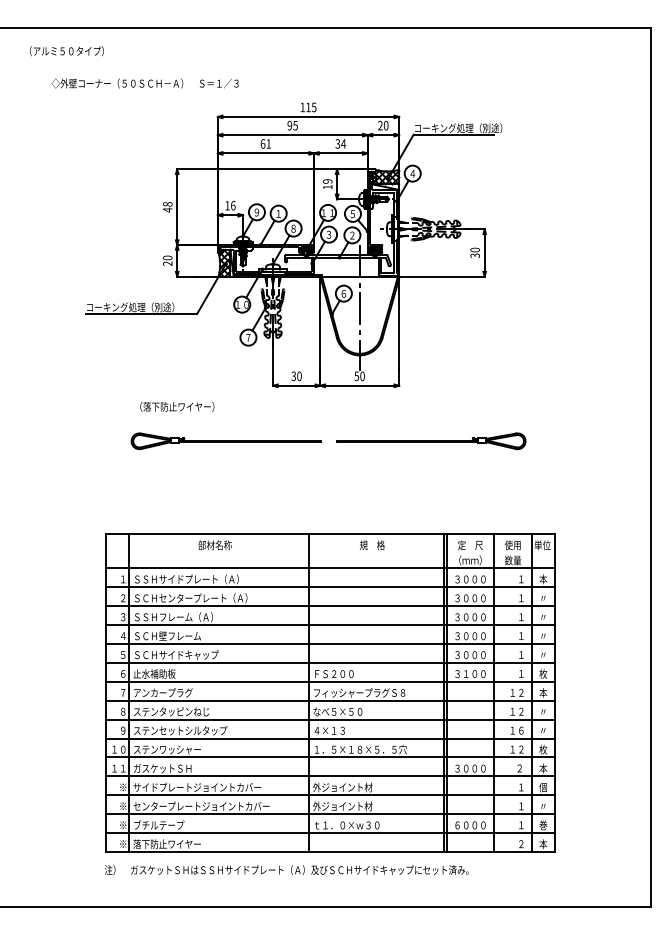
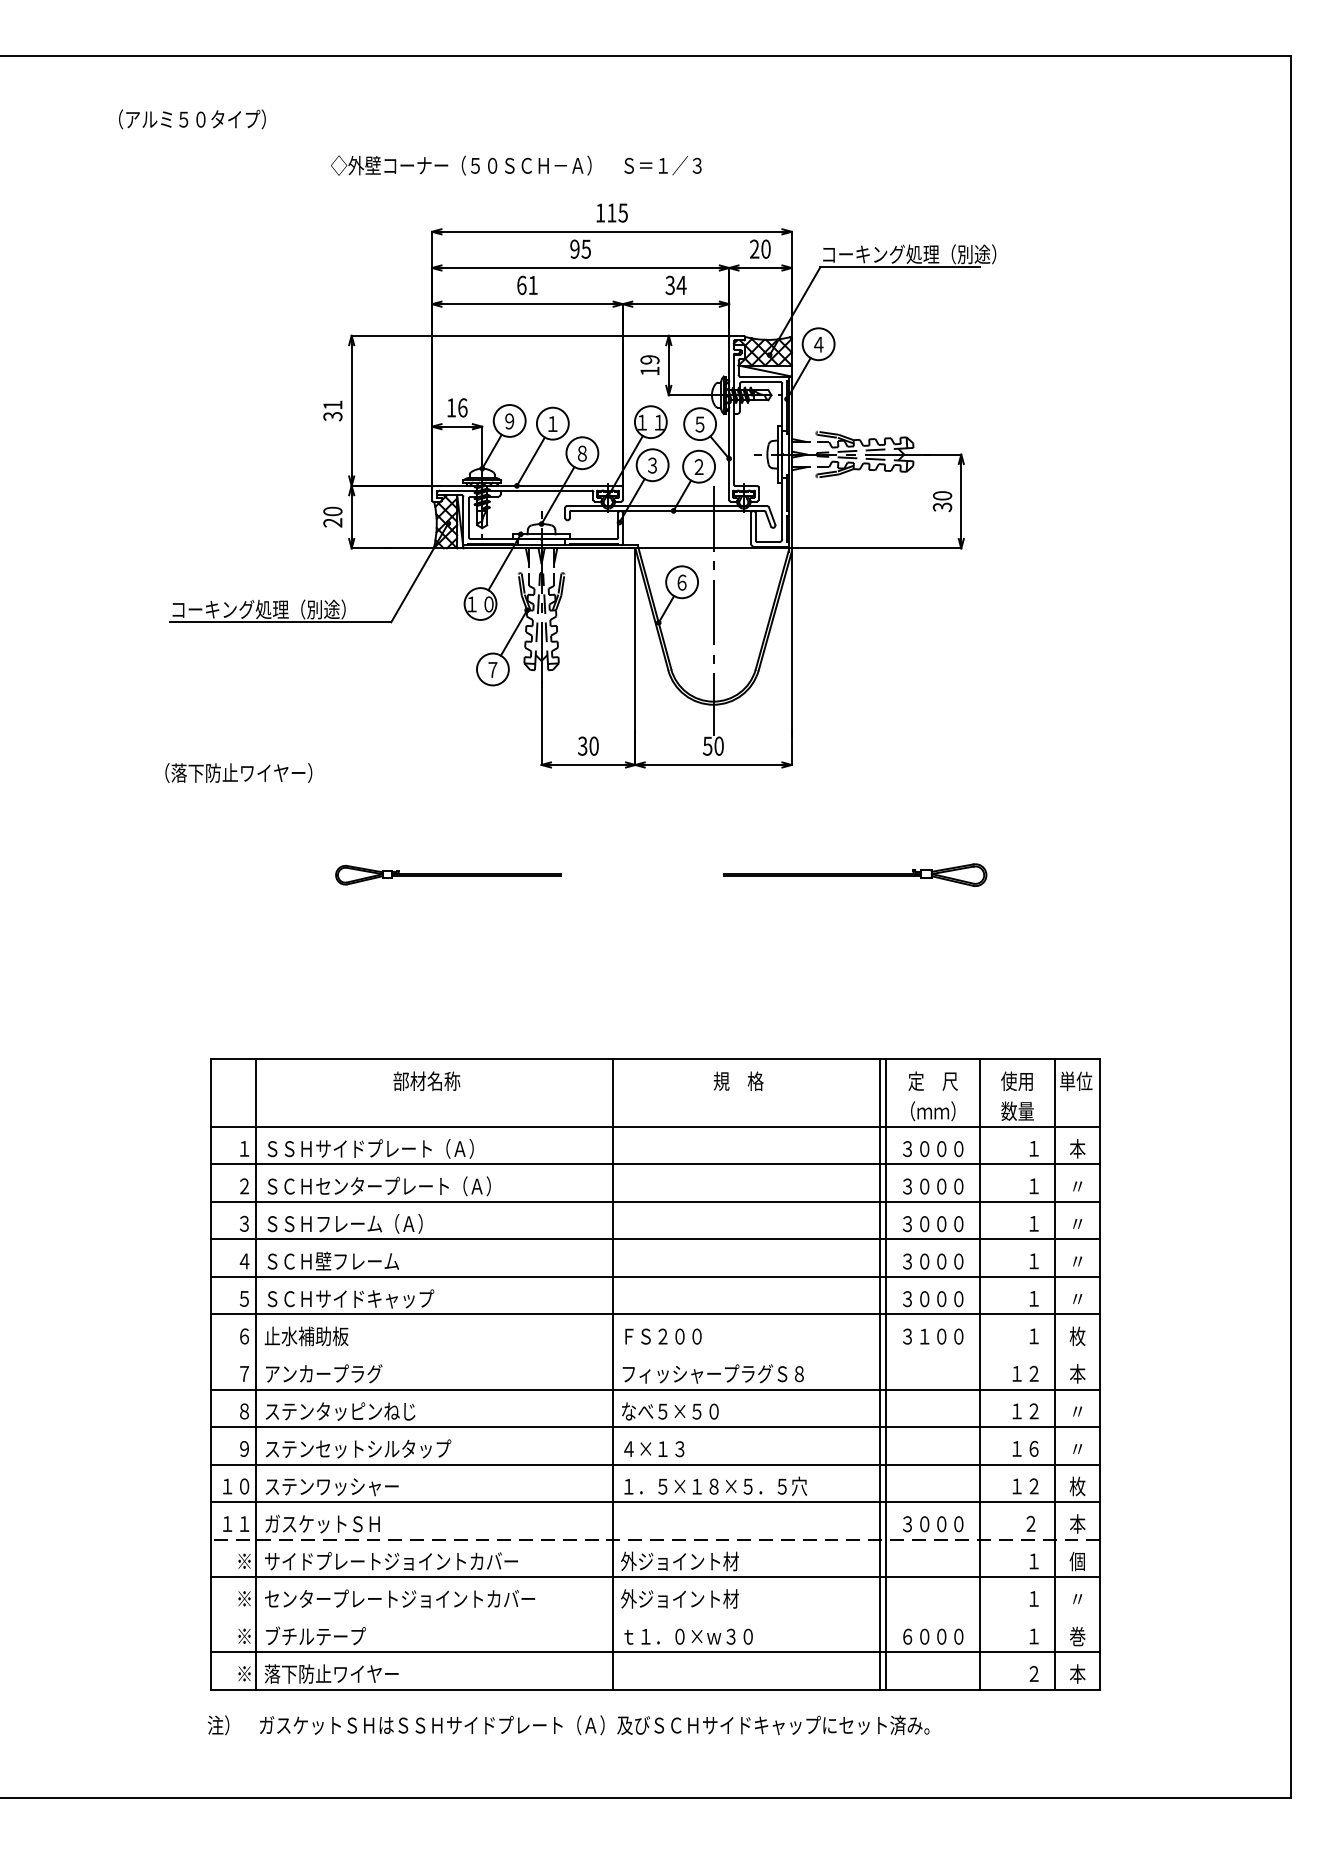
text: (66, 51) -> (191, 119), moved
text: (145, 83) -> (516, 165), moved
text: (167, 207) -> (332, 411), 48 -> 31
text: (177, 406) -> (239, 772), moved
part: (225, 441) -> (447, 875), size x0.6
part: (431, 441) -> (855, 875), size x0.7
line: (330, 681) -> (655, 1351), removed
line: (330, 776) -> (655, 1539), solid -> dashed
line: (330, 814) -> (655, 1615), removed

